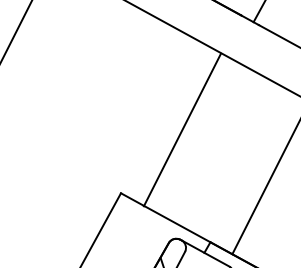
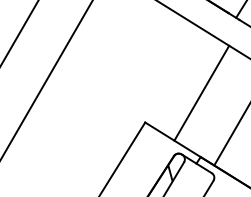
line: (181, 128) -> (201, 92), moved

